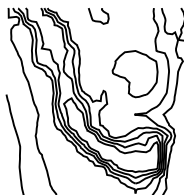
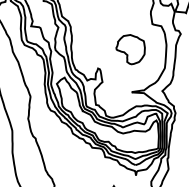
part: (134, 74) -> (130, 49), size x0.6

